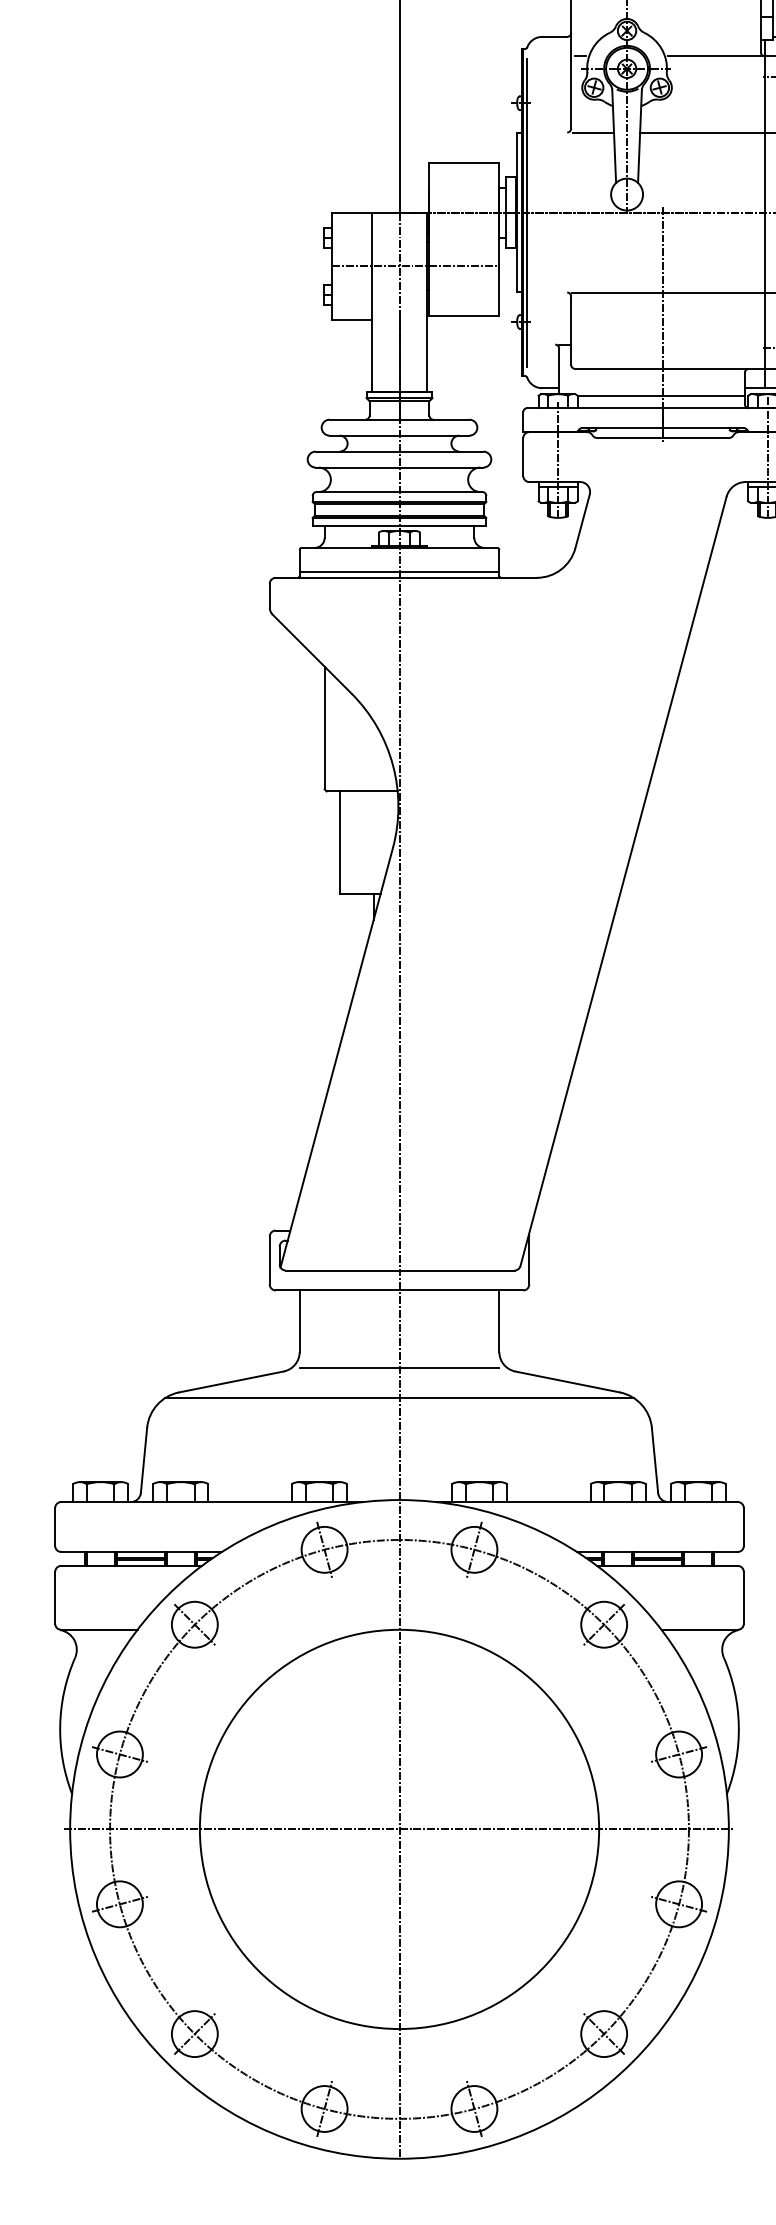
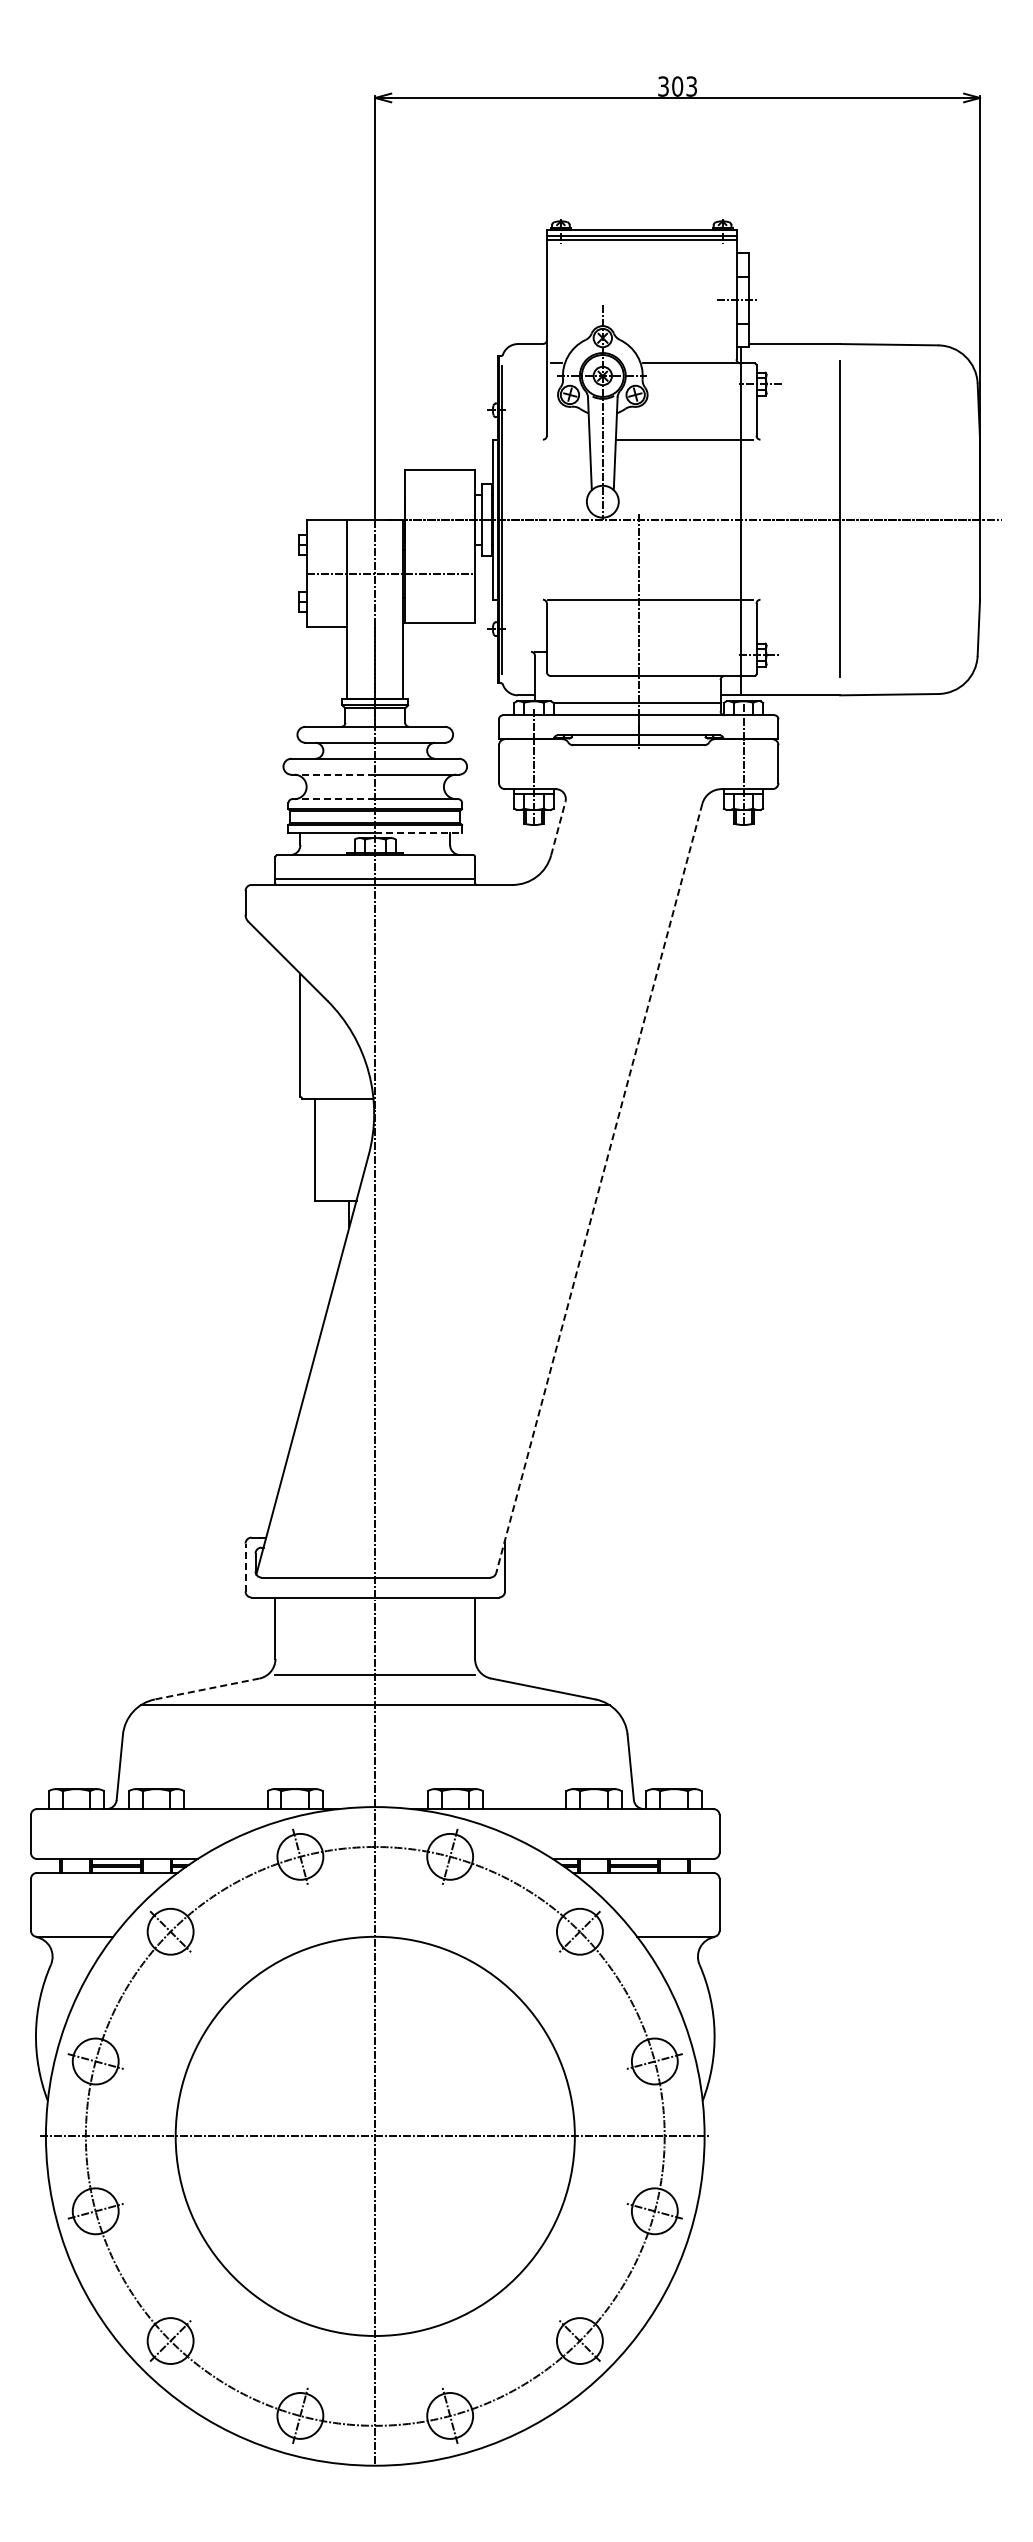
line: (593, 132) -> (569, 439), removed
line: (357, 467) -> (333, 774), solid -> dashed
line: (357, 492) -> (333, 799), solid -> dashed
line: (582, 521) -> (558, 828), solid -> dashed
line: (443, 526) -> (419, 833), solid -> dashed
line: (623, 882) -> (599, 1189), solid -> dashed
line: (269, 1260) -> (245, 1567), solid -> dashed
line: (230, 1382) -> (206, 1689), solid -> dashed

